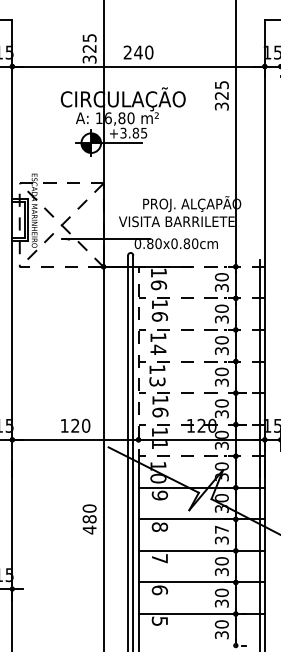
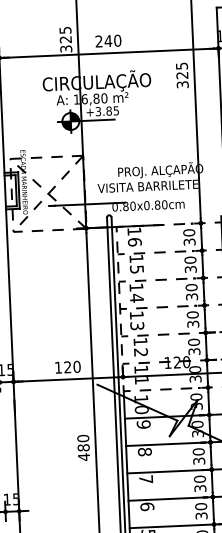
text: (159, 316) -> (136, 269), 16 -> 15
text: (160, 412) -> (141, 352), 16 -> 12
text: (221, 529) -> (198, 451), 37 -> 30

